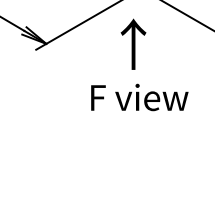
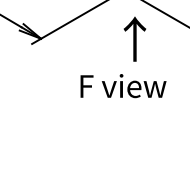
text: (133, 43) -> (134, 38), moved

